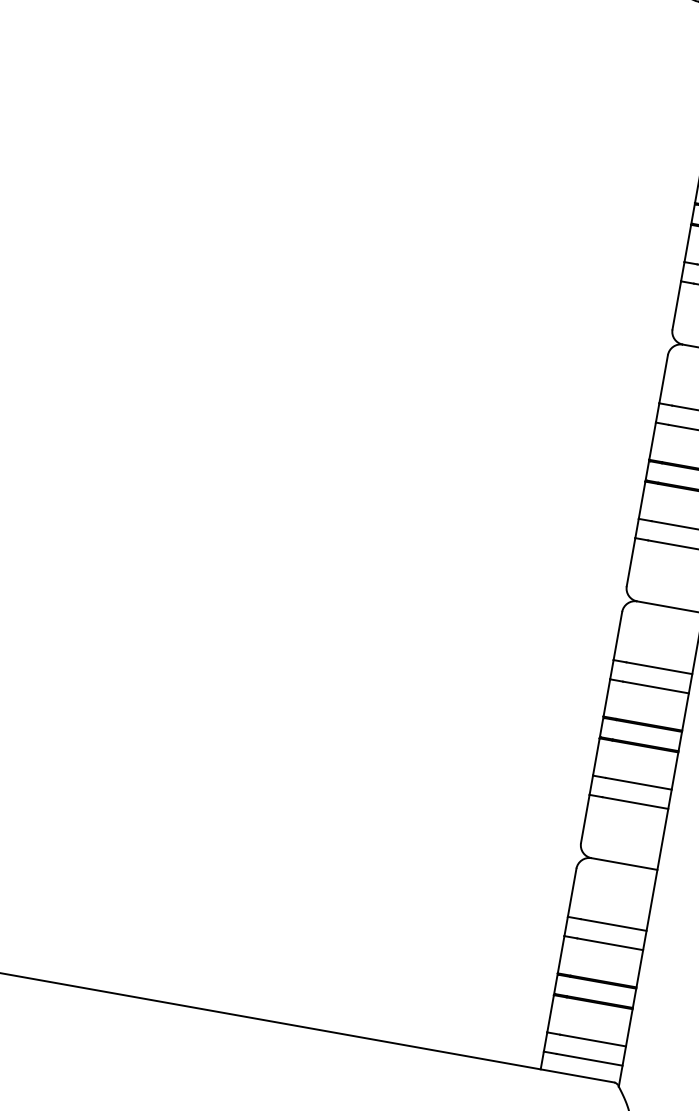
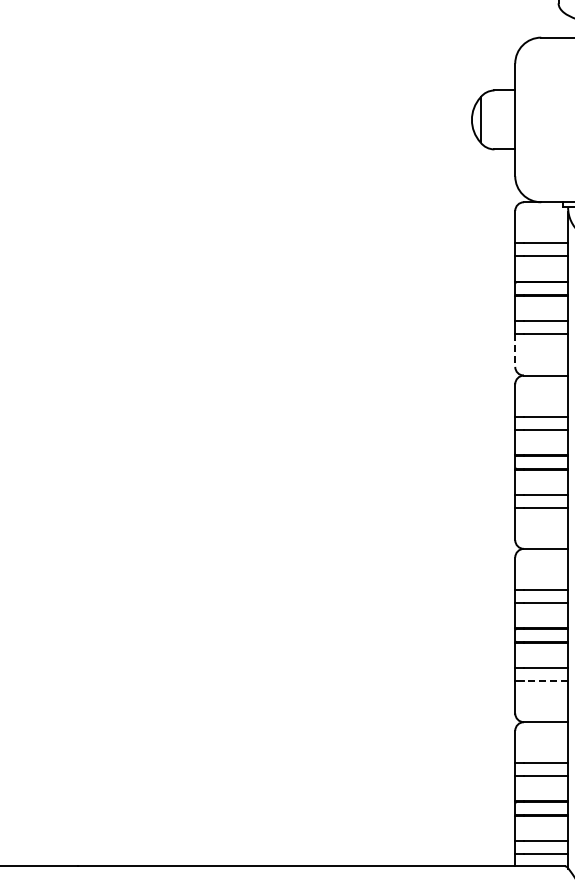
line: (676, 306) -> (515, 351), solid -> dashed
line: (634, 803) -> (545, 681), solid -> dashed

